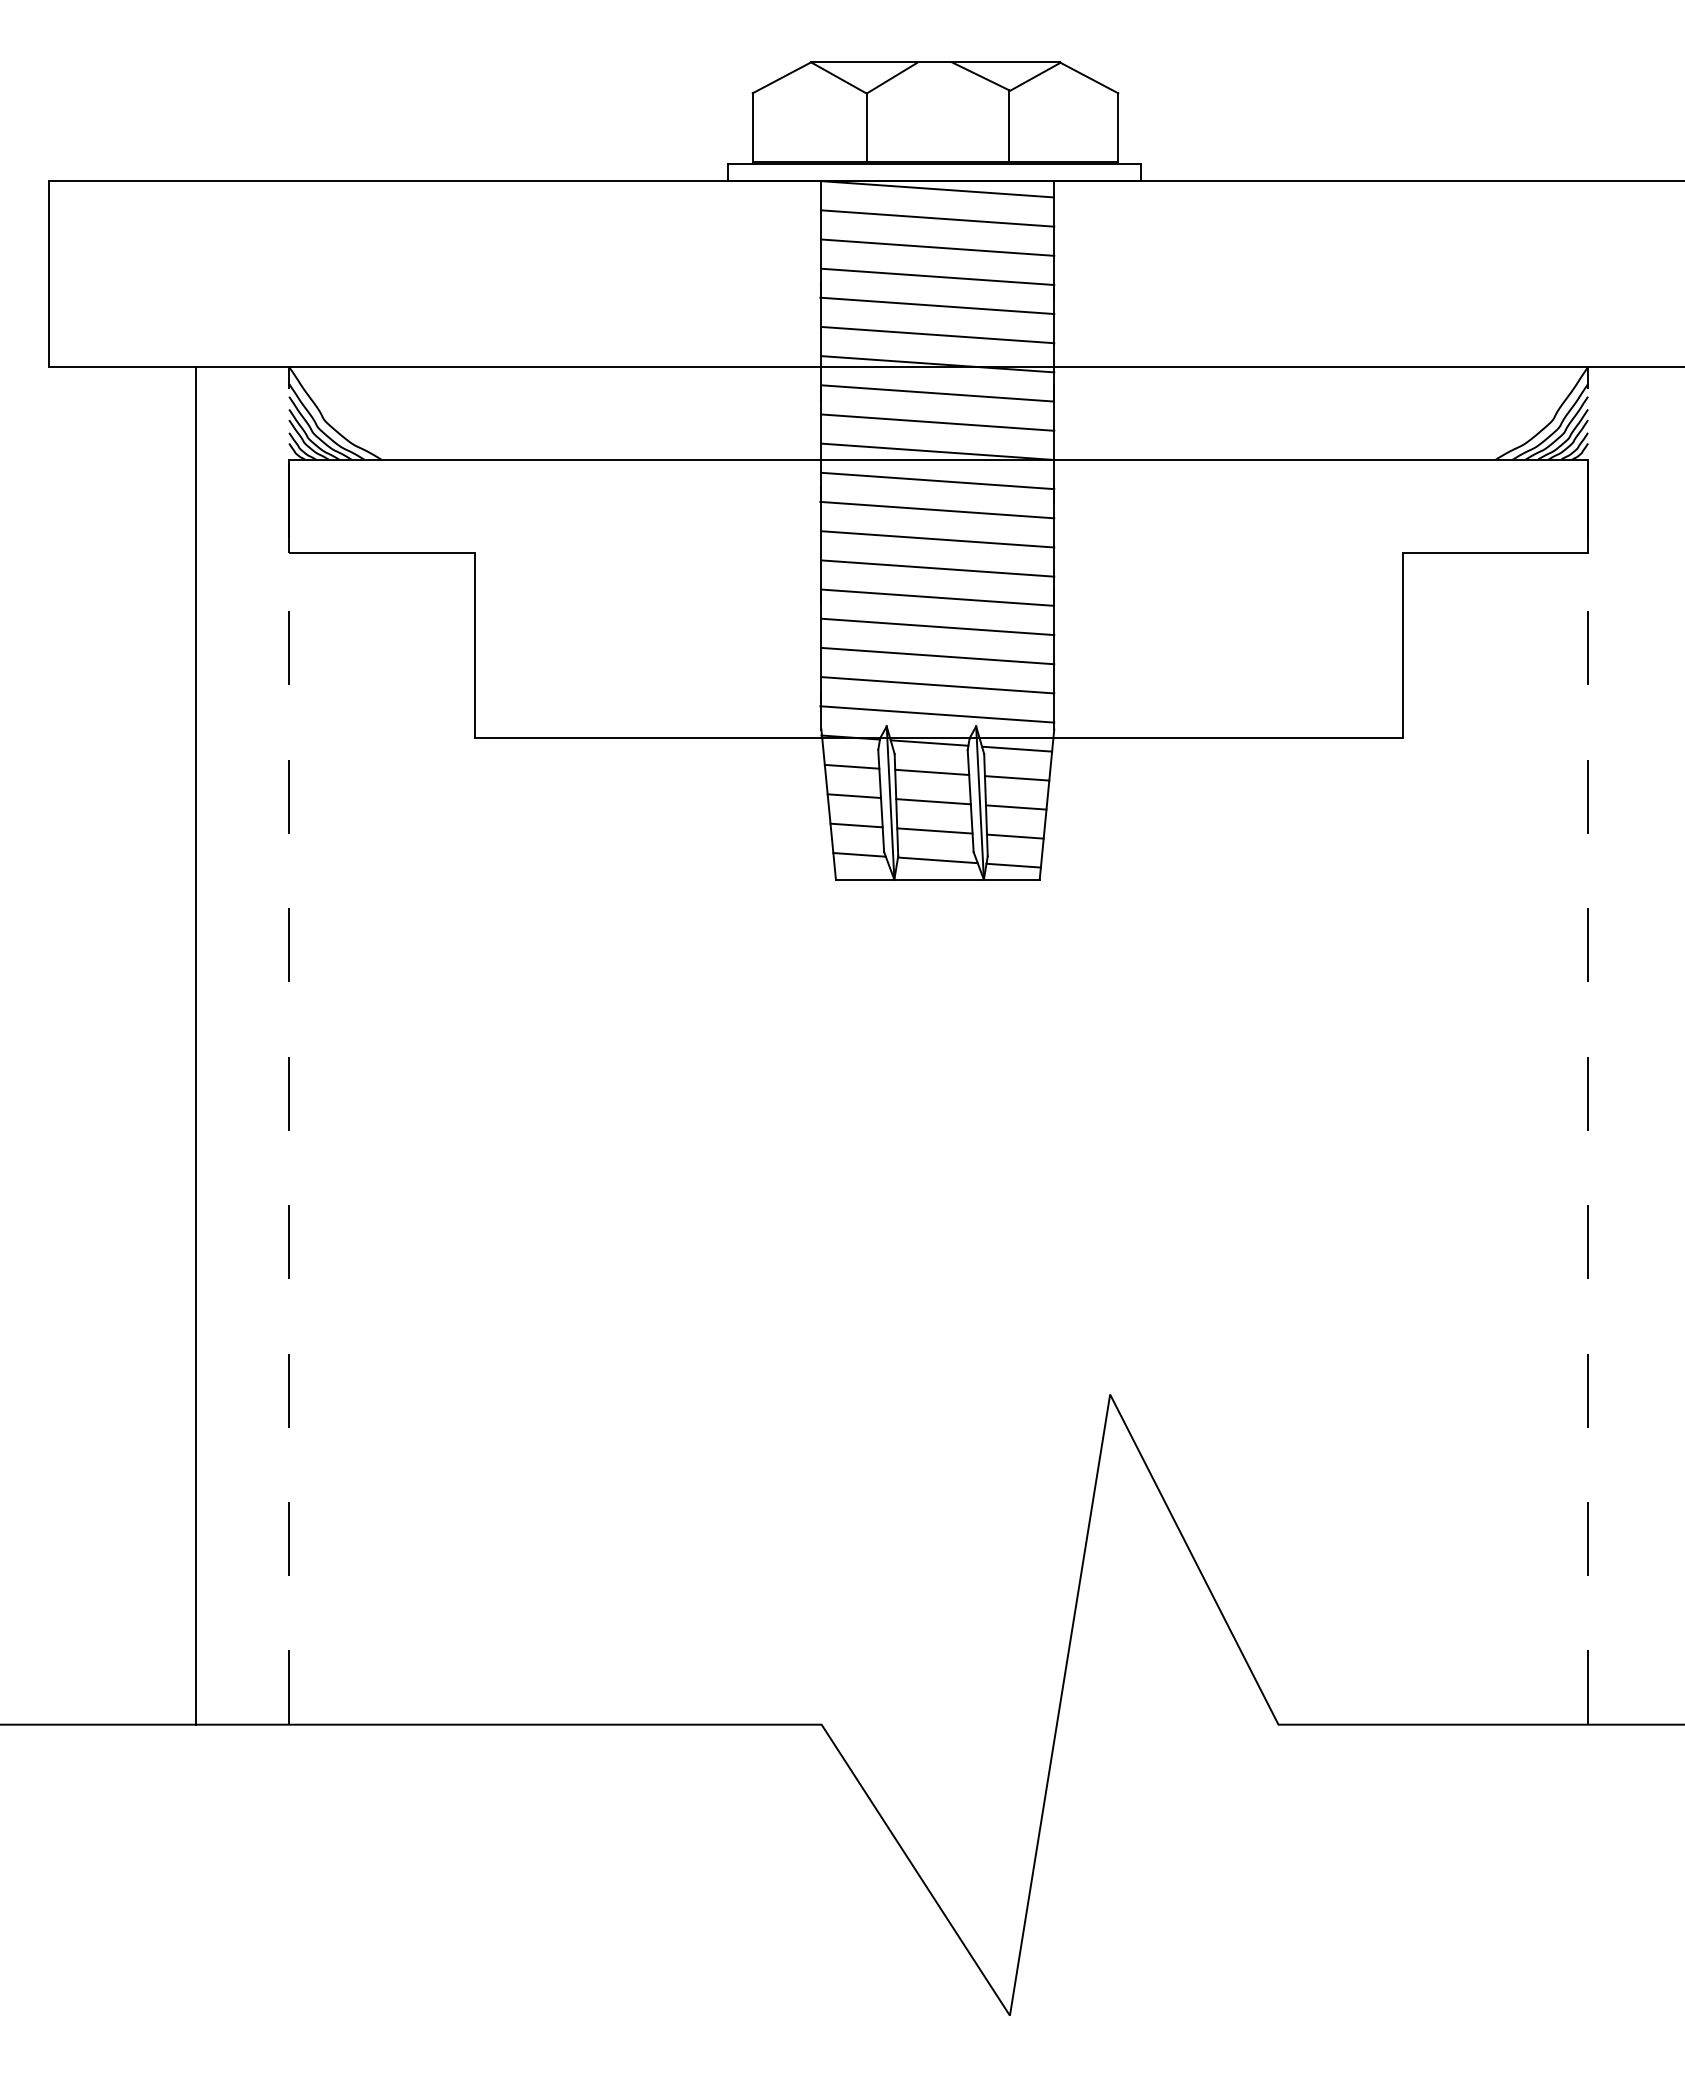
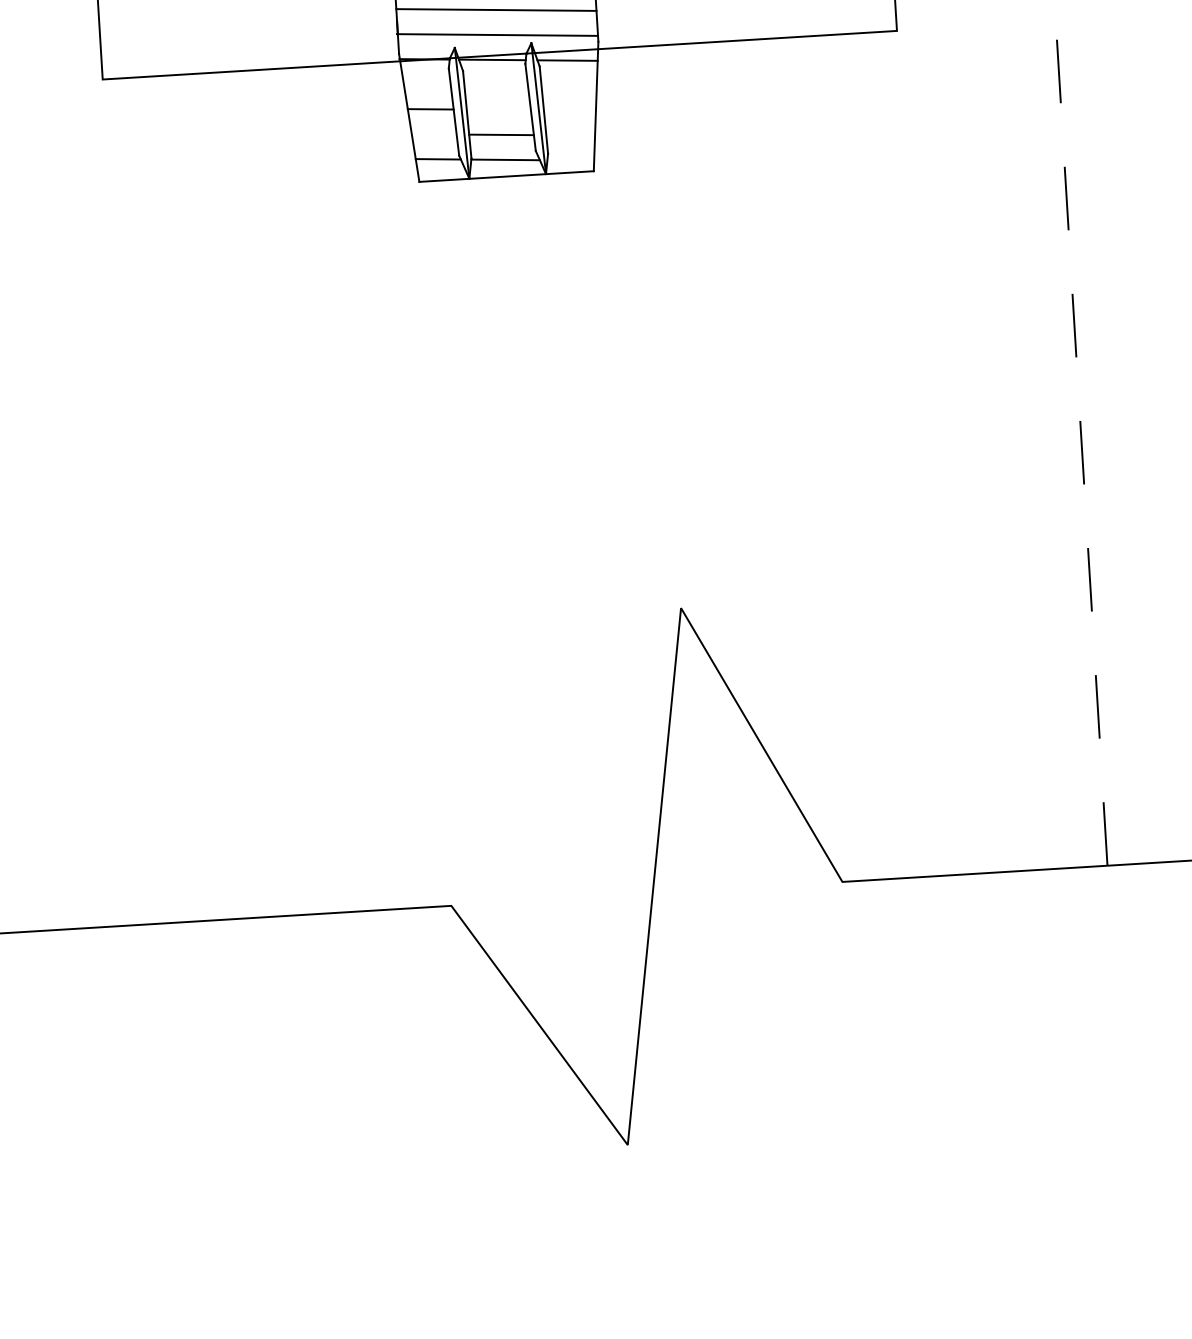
line: (851, 766) -> (426, 84), removed
line: (932, 772) -> (496, 84), removed
line: (1016, 778) -> (568, 85), removed
line: (933, 801) -> (498, 109), removed
line: (1015, 807) -> (569, 110), removed
line: (856, 825) -> (434, 134), removed
line: (1014, 836) -> (569, 135), removed
line: (1013, 865) -> (570, 160), removed

